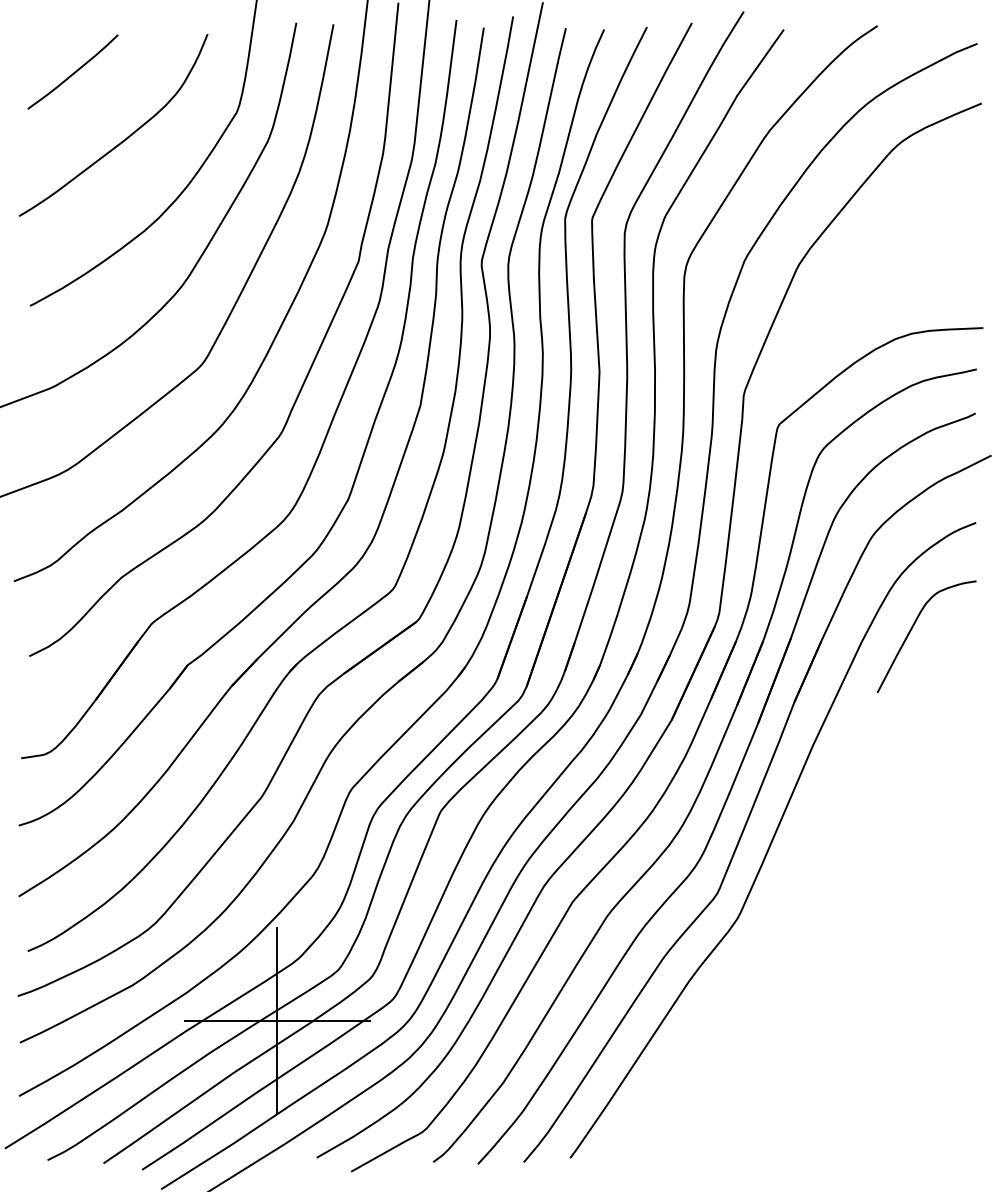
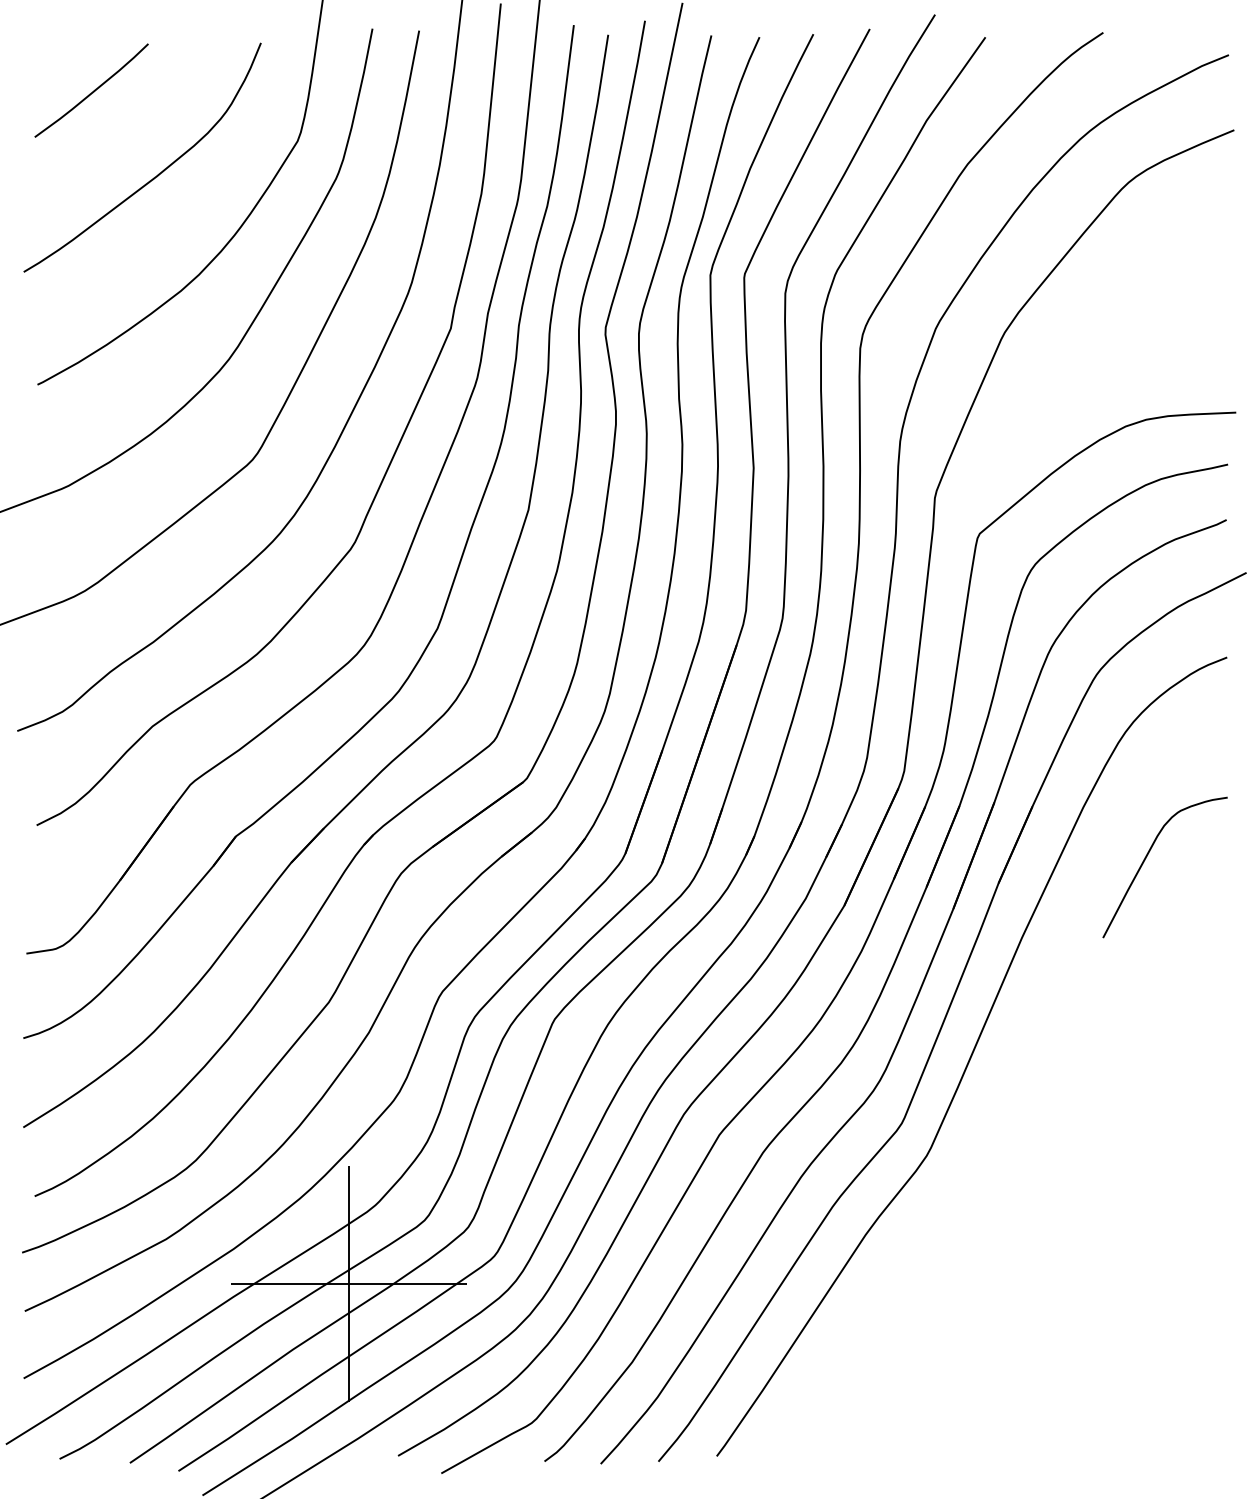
curve: (912, 629) -> (1147, 858), moved

